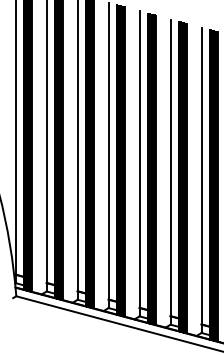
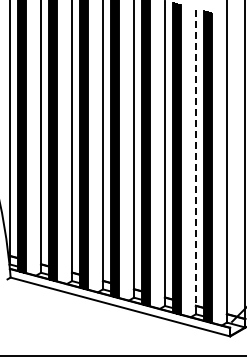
line: (201, 180) -> (195, 161), solid -> dashed

